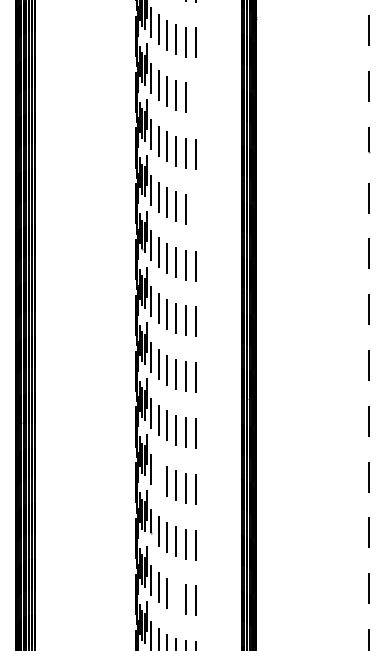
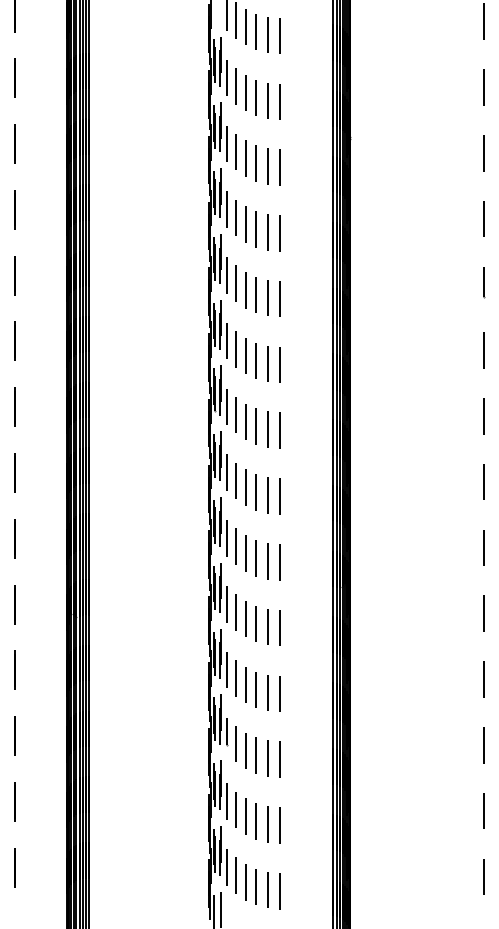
line: (195, 98) -> (279, 233), added
line: (196, 209) -> (280, 364), added
line: (158, 476) -> (235, 678), added
line: (176, 597) -> (256, 821), added

